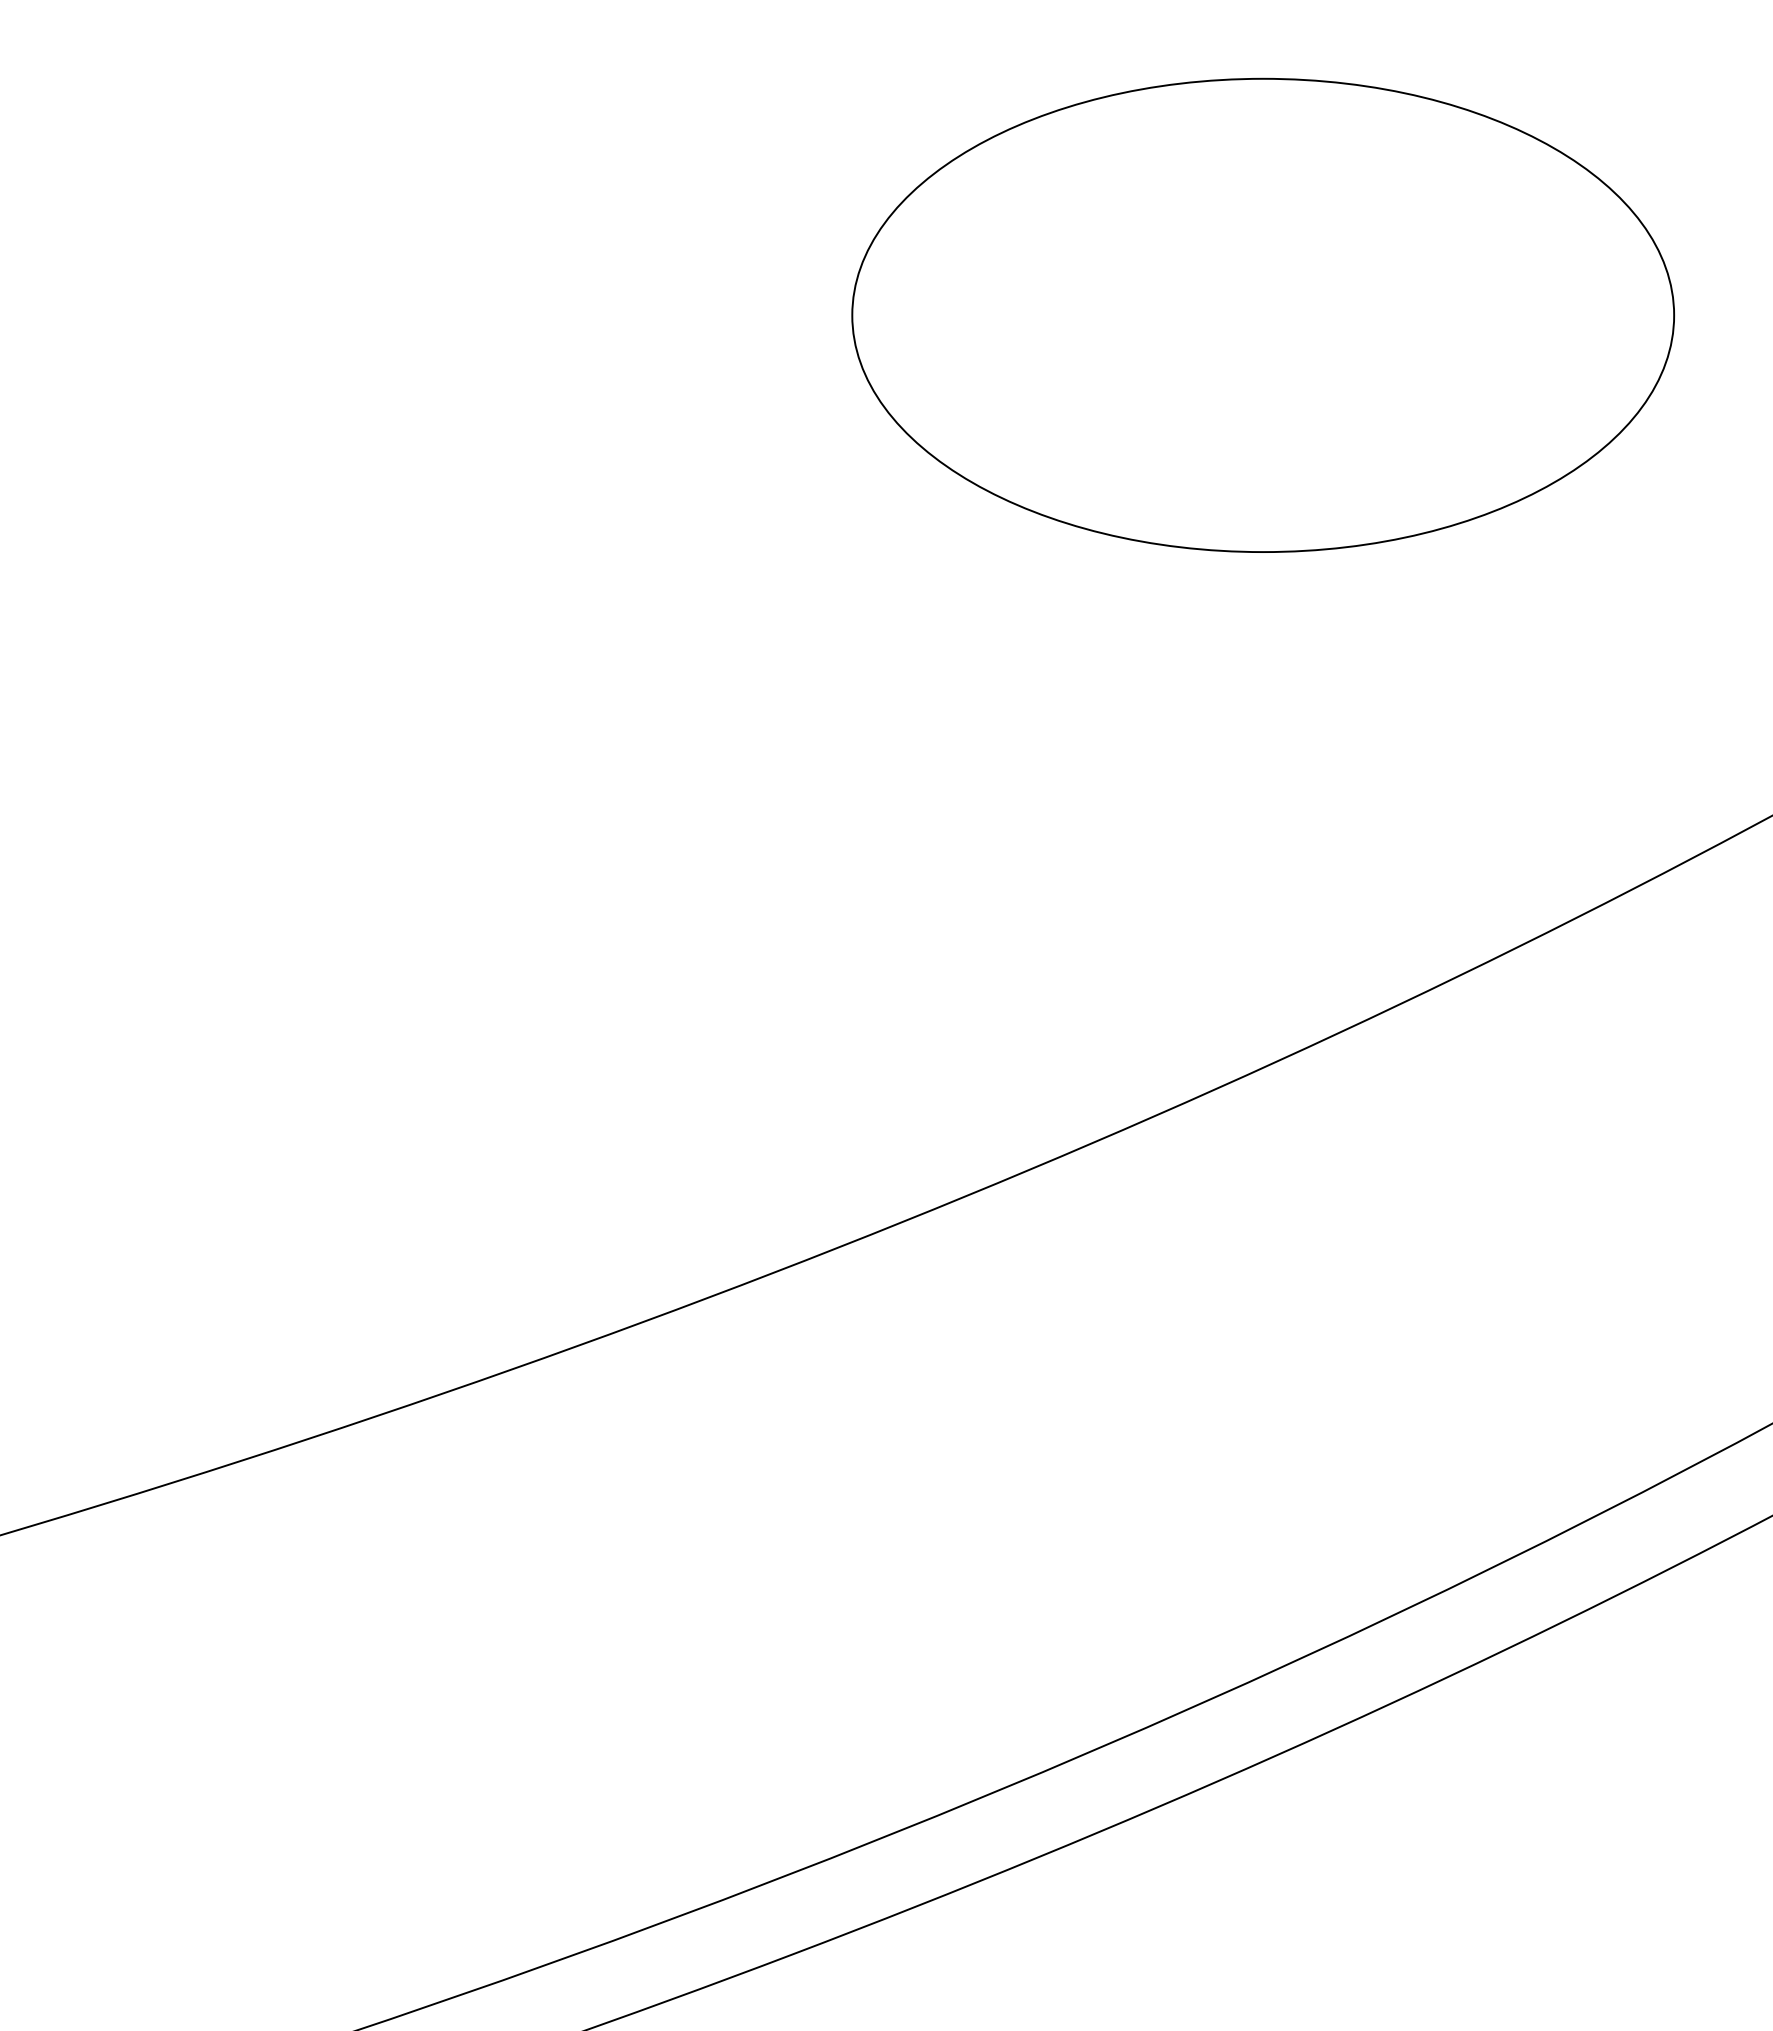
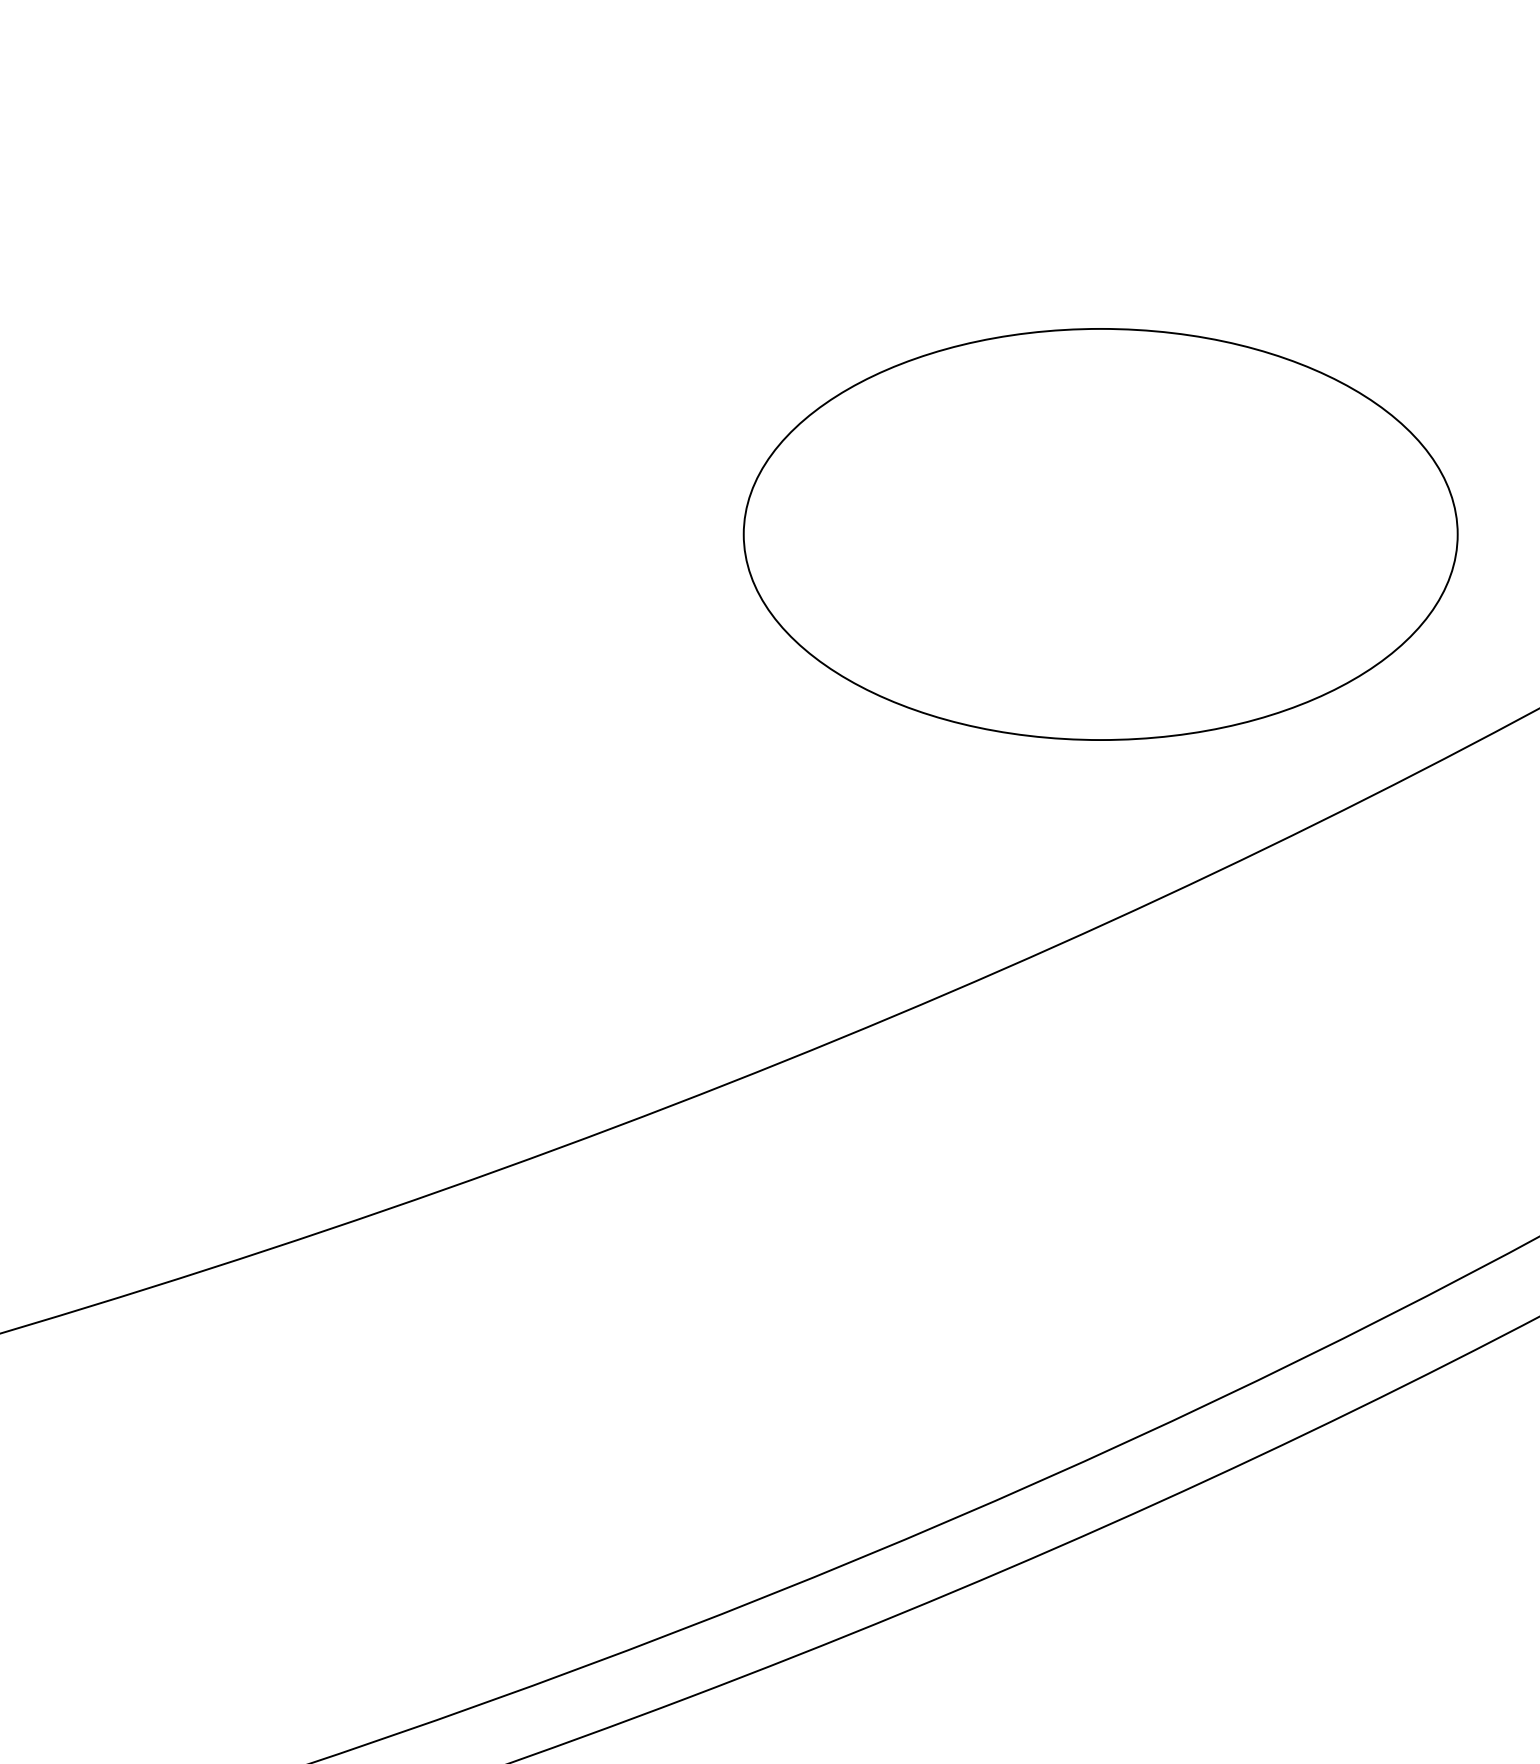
part: (1262, 314) -> (1100, 533), moved

